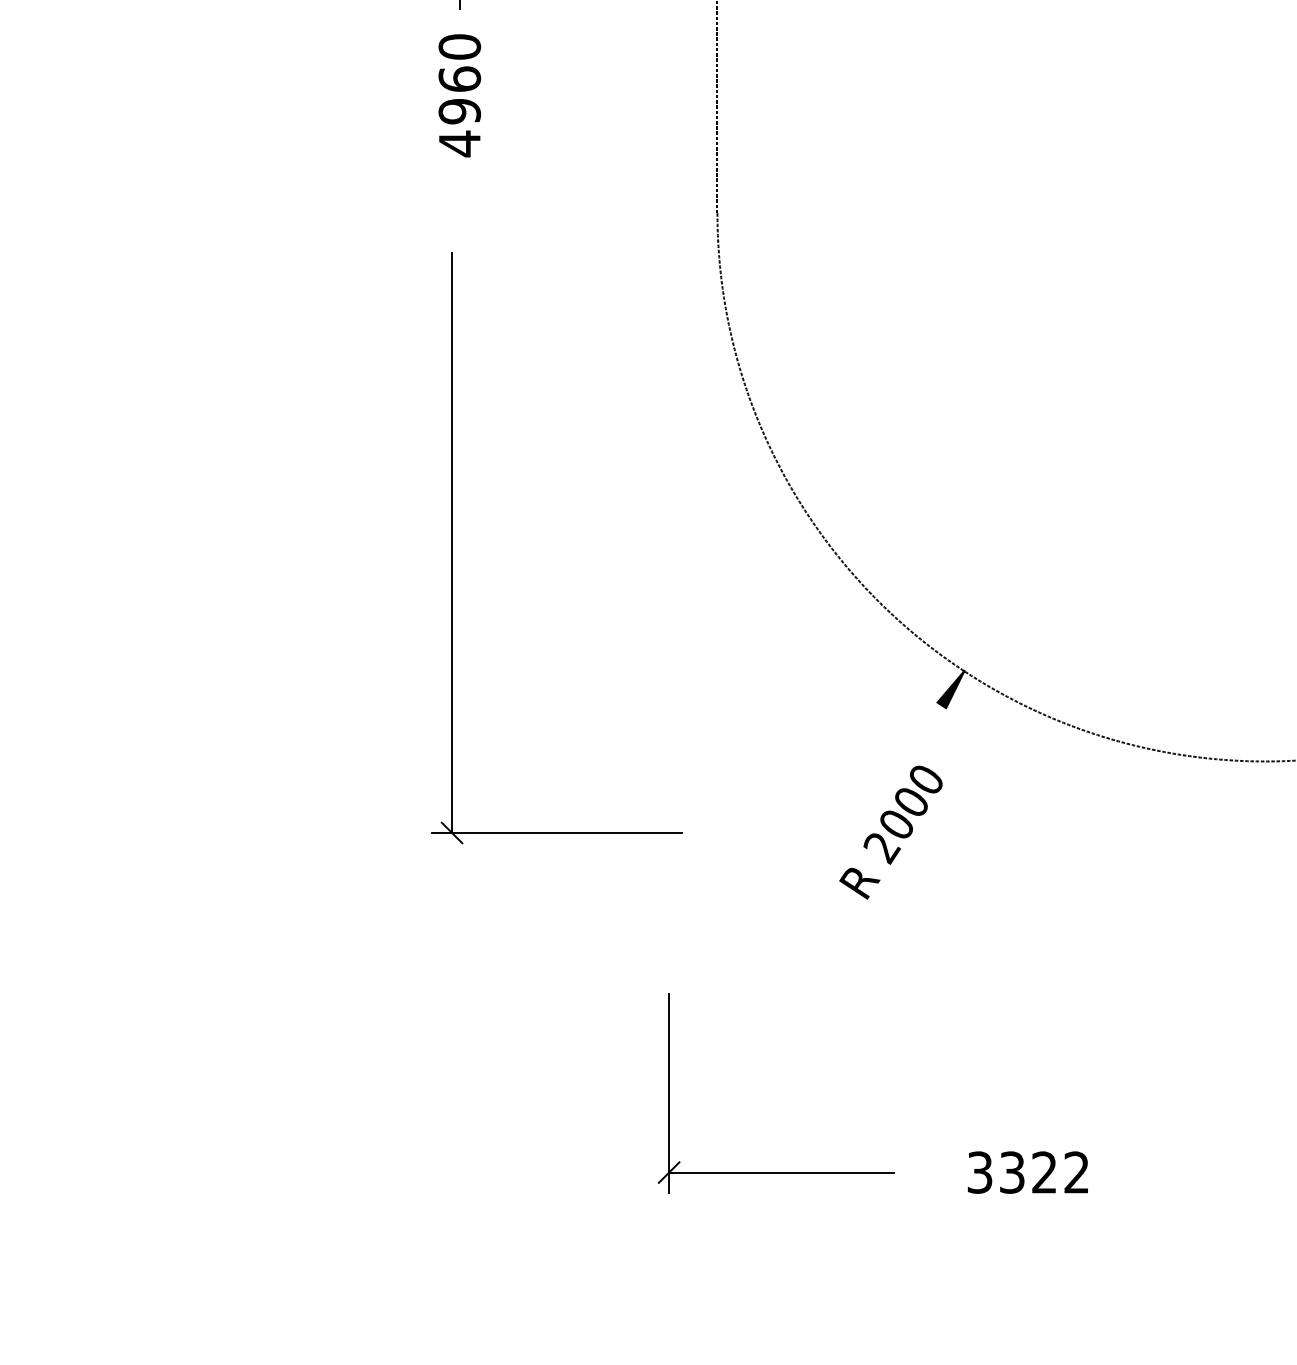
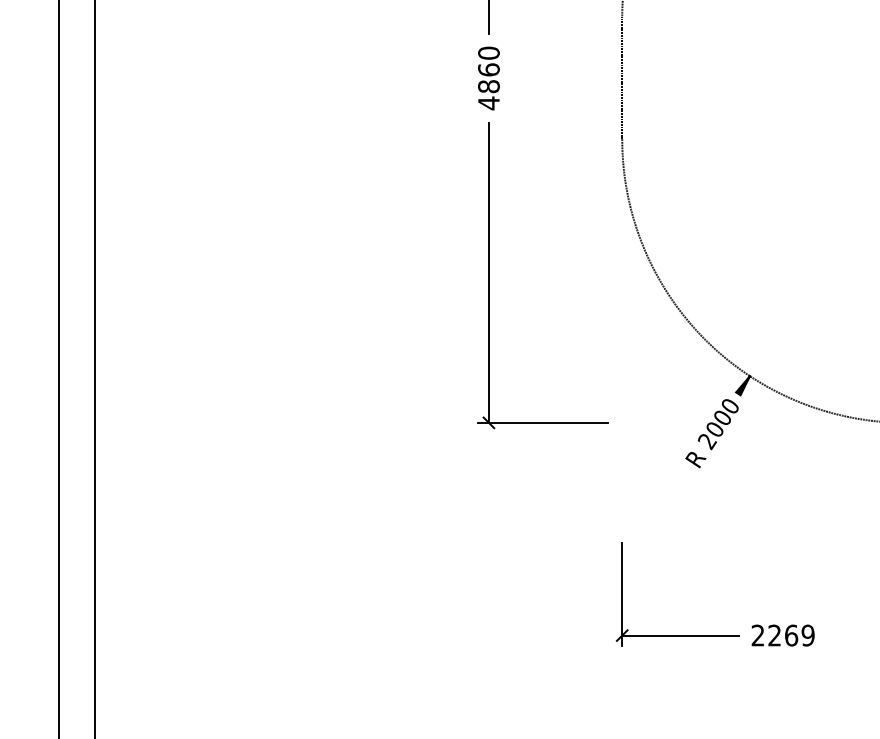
text: (458, 111) -> (488, 86), 4960 -> 4860
part: (453, 548) -> (489, 275), moved
text: (889, 832) -> (711, 433), moved
part: (775, 1172) -> (677, 635), moved
text: (1027, 1172) -> (782, 635), 3322 -> 2269

